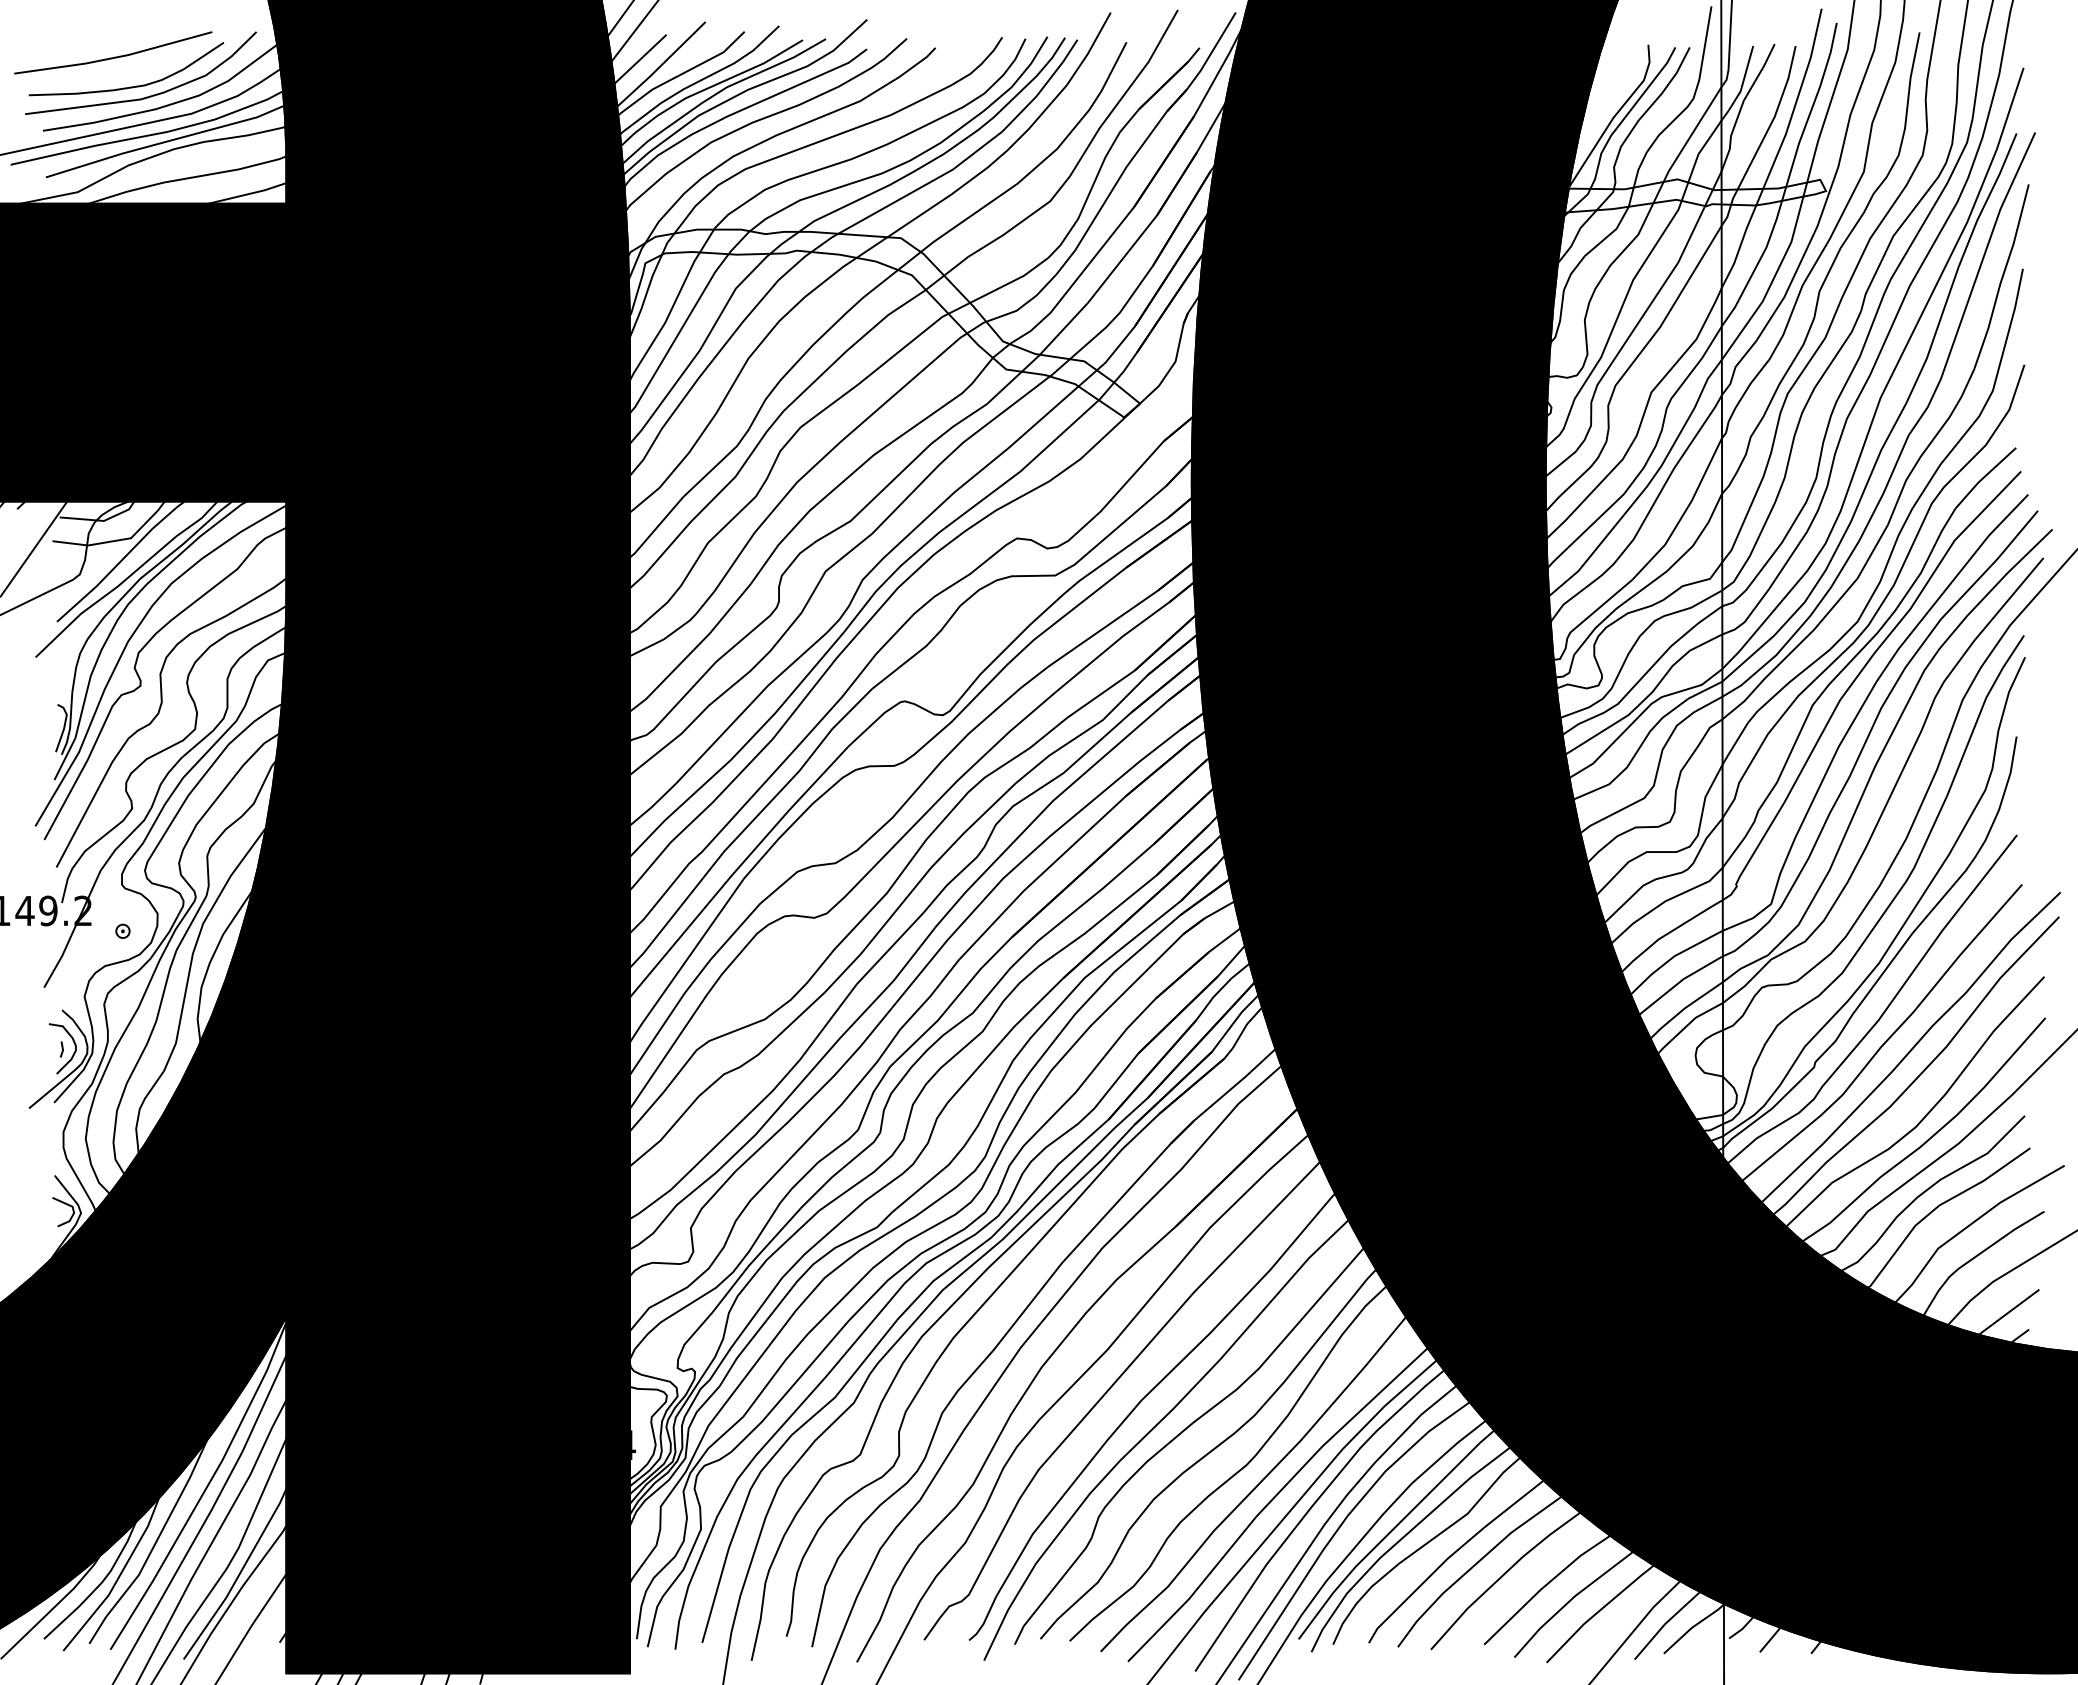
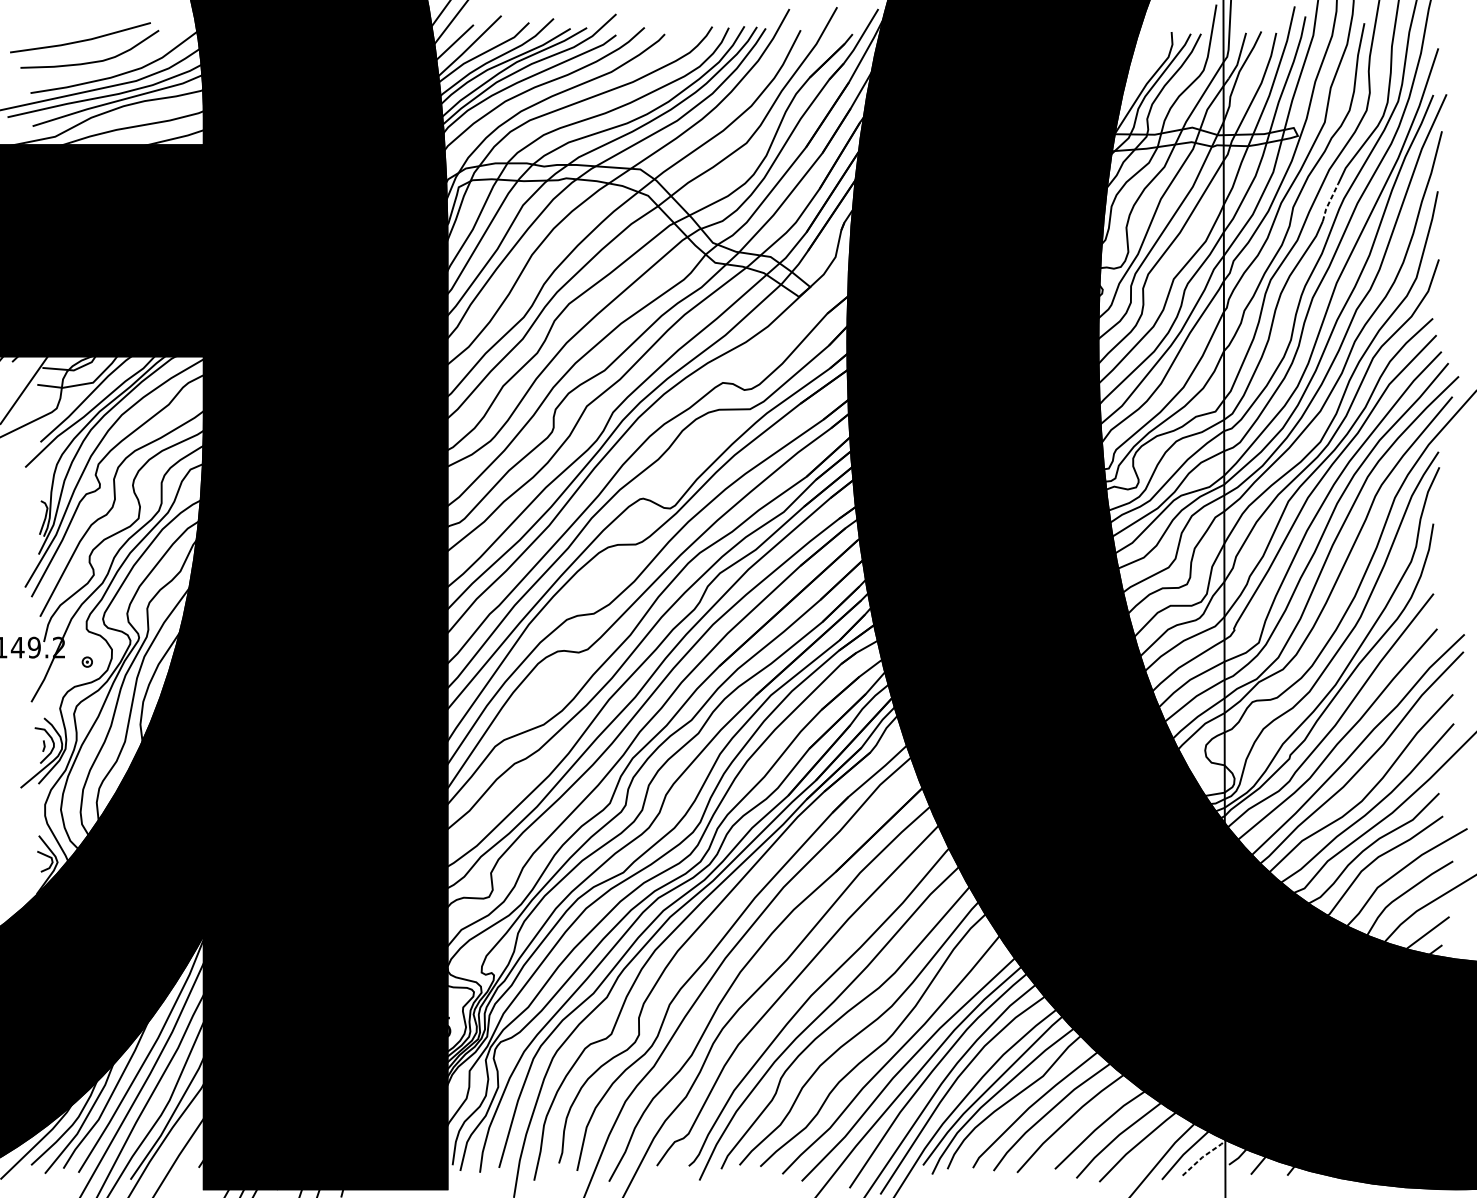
curve: (149, 95) -> (106, 68), removed
line: (1870, 284) -> (1329, 202), solid -> dashed
text: (633, 1444) -> (450, 1026), 174.4 -> 102.5
line: (1692, 1627) -> (1203, 1156), solid -> dashed

